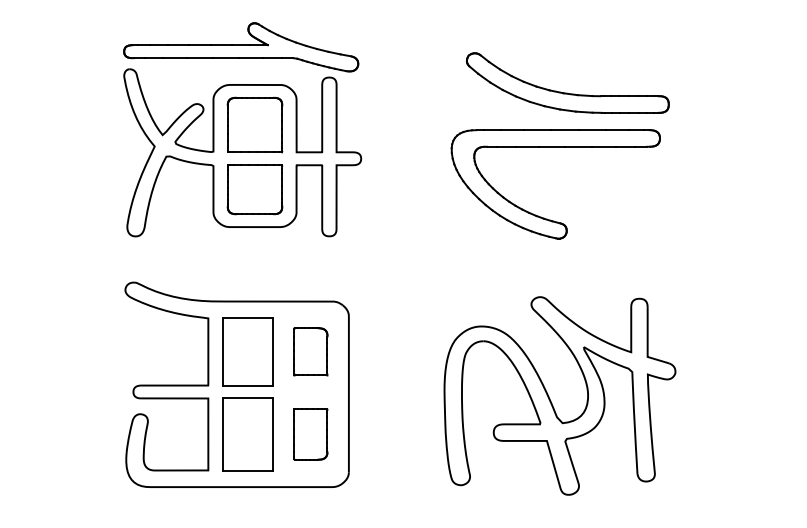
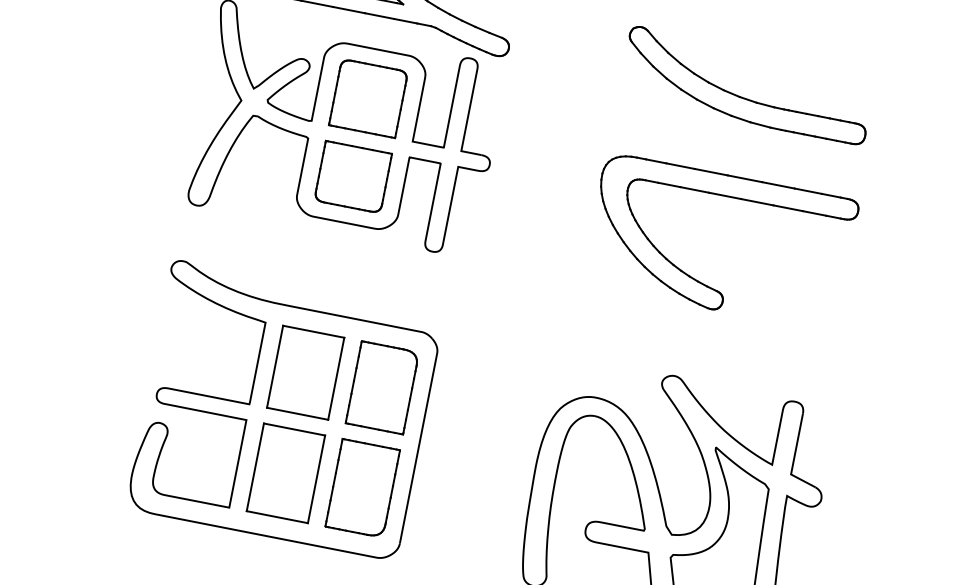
part: (567, 92) -> (744, 97), moved
part: (310, 351) -> (382, 387), size x1.43
part: (310, 434) -> (362, 488), size x1.43

